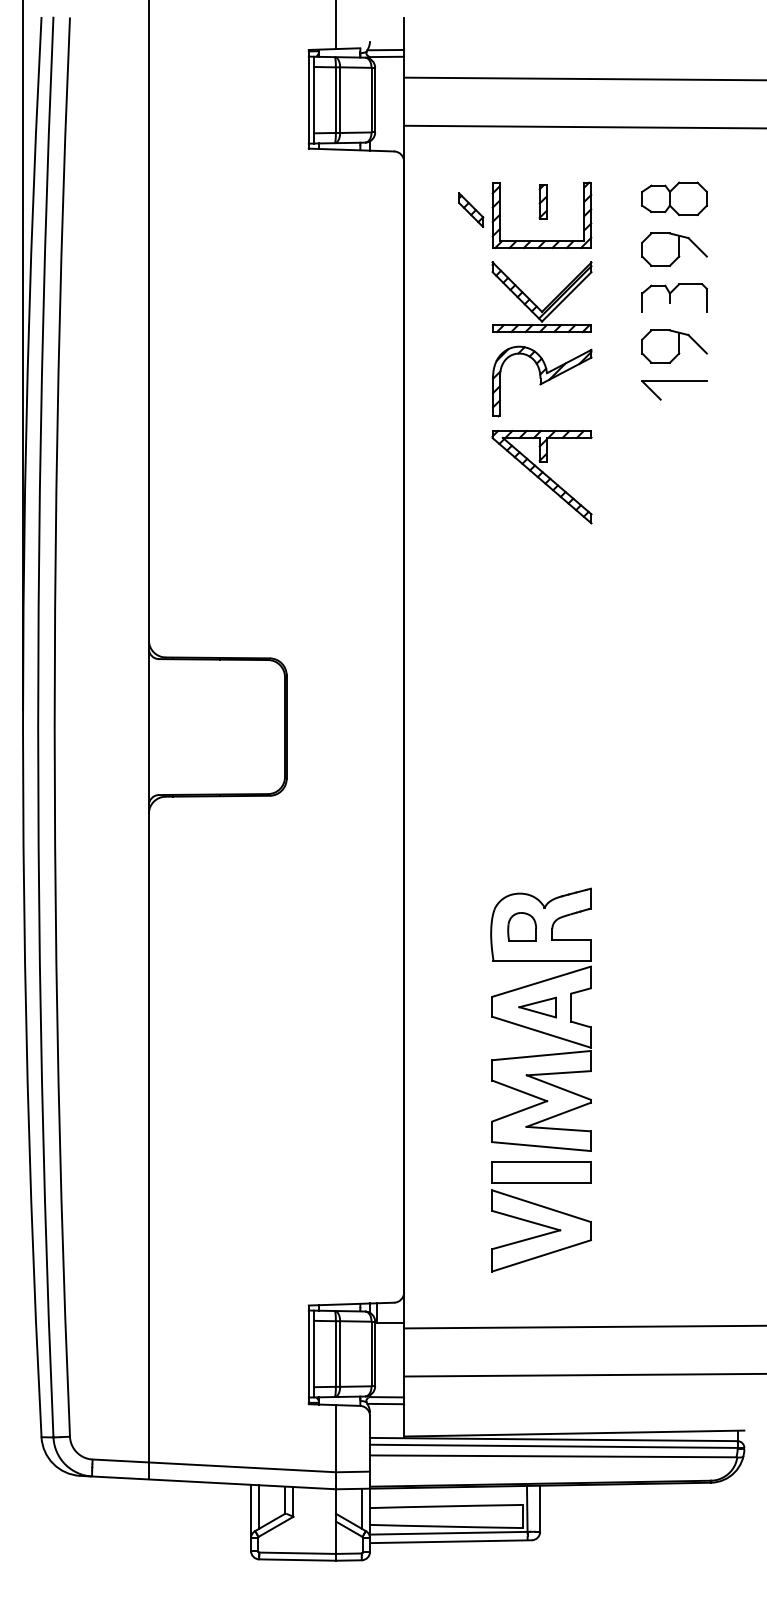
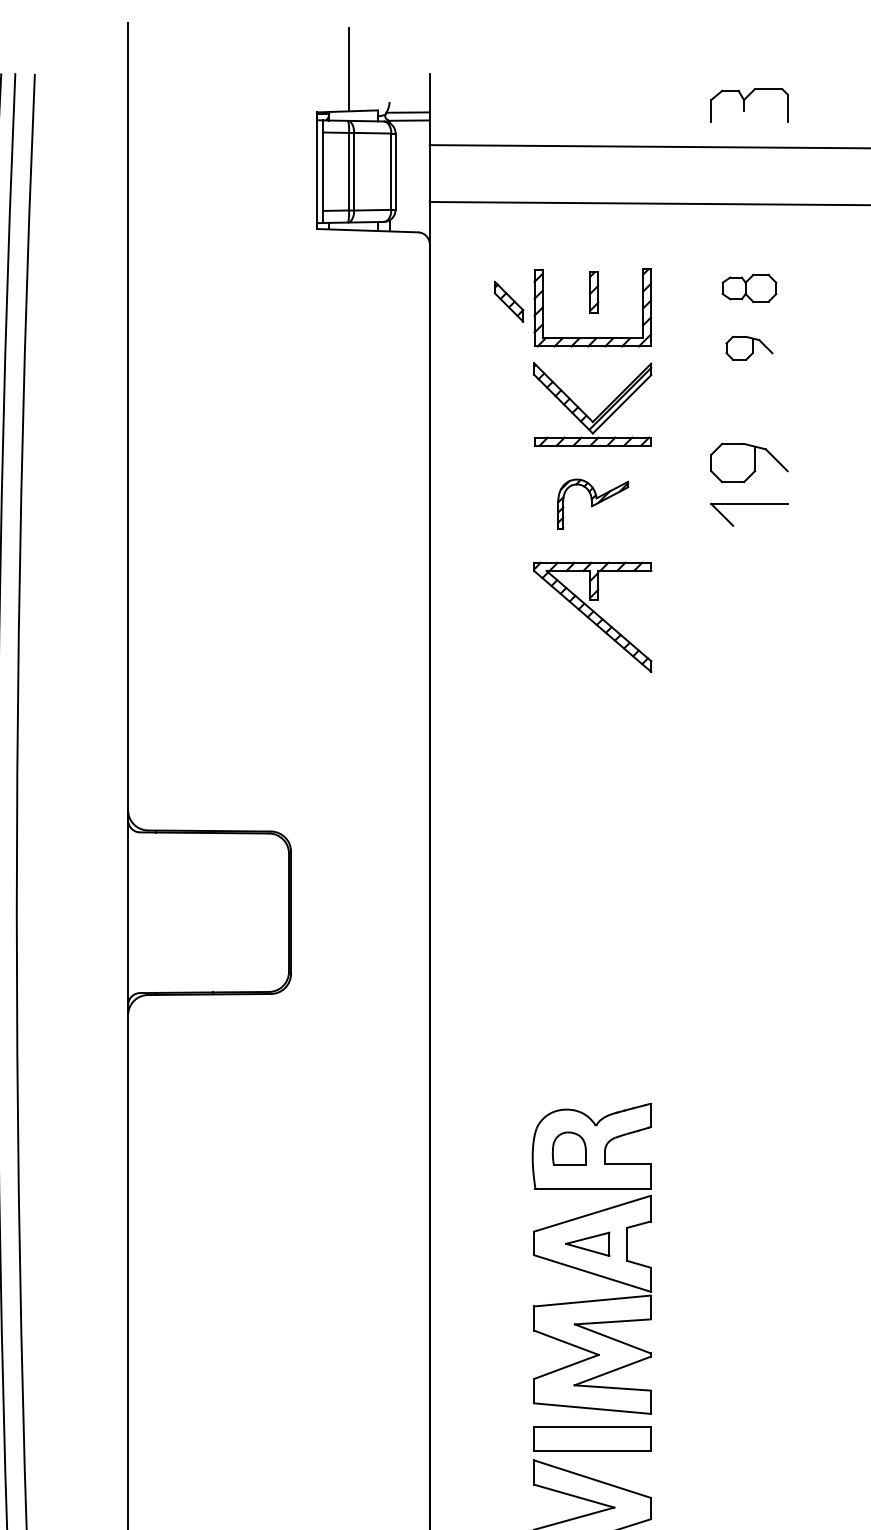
part: (674, 198) -> (749, 287), size x0.7
part: (674, 249) -> (749, 348), size x0.6
part: (674, 297) -> (749, 104), moved
part: (542, 381) -> (593, 504), size x0.6

